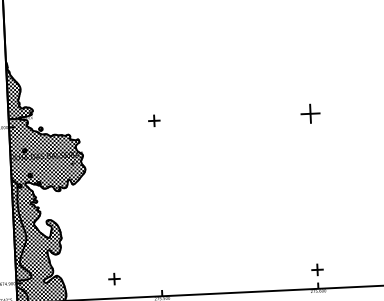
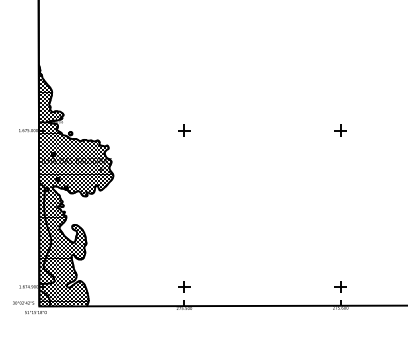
part: (310, 113) -> (340, 130), size x0.62
part: (114, 278) -> (184, 286), moved

